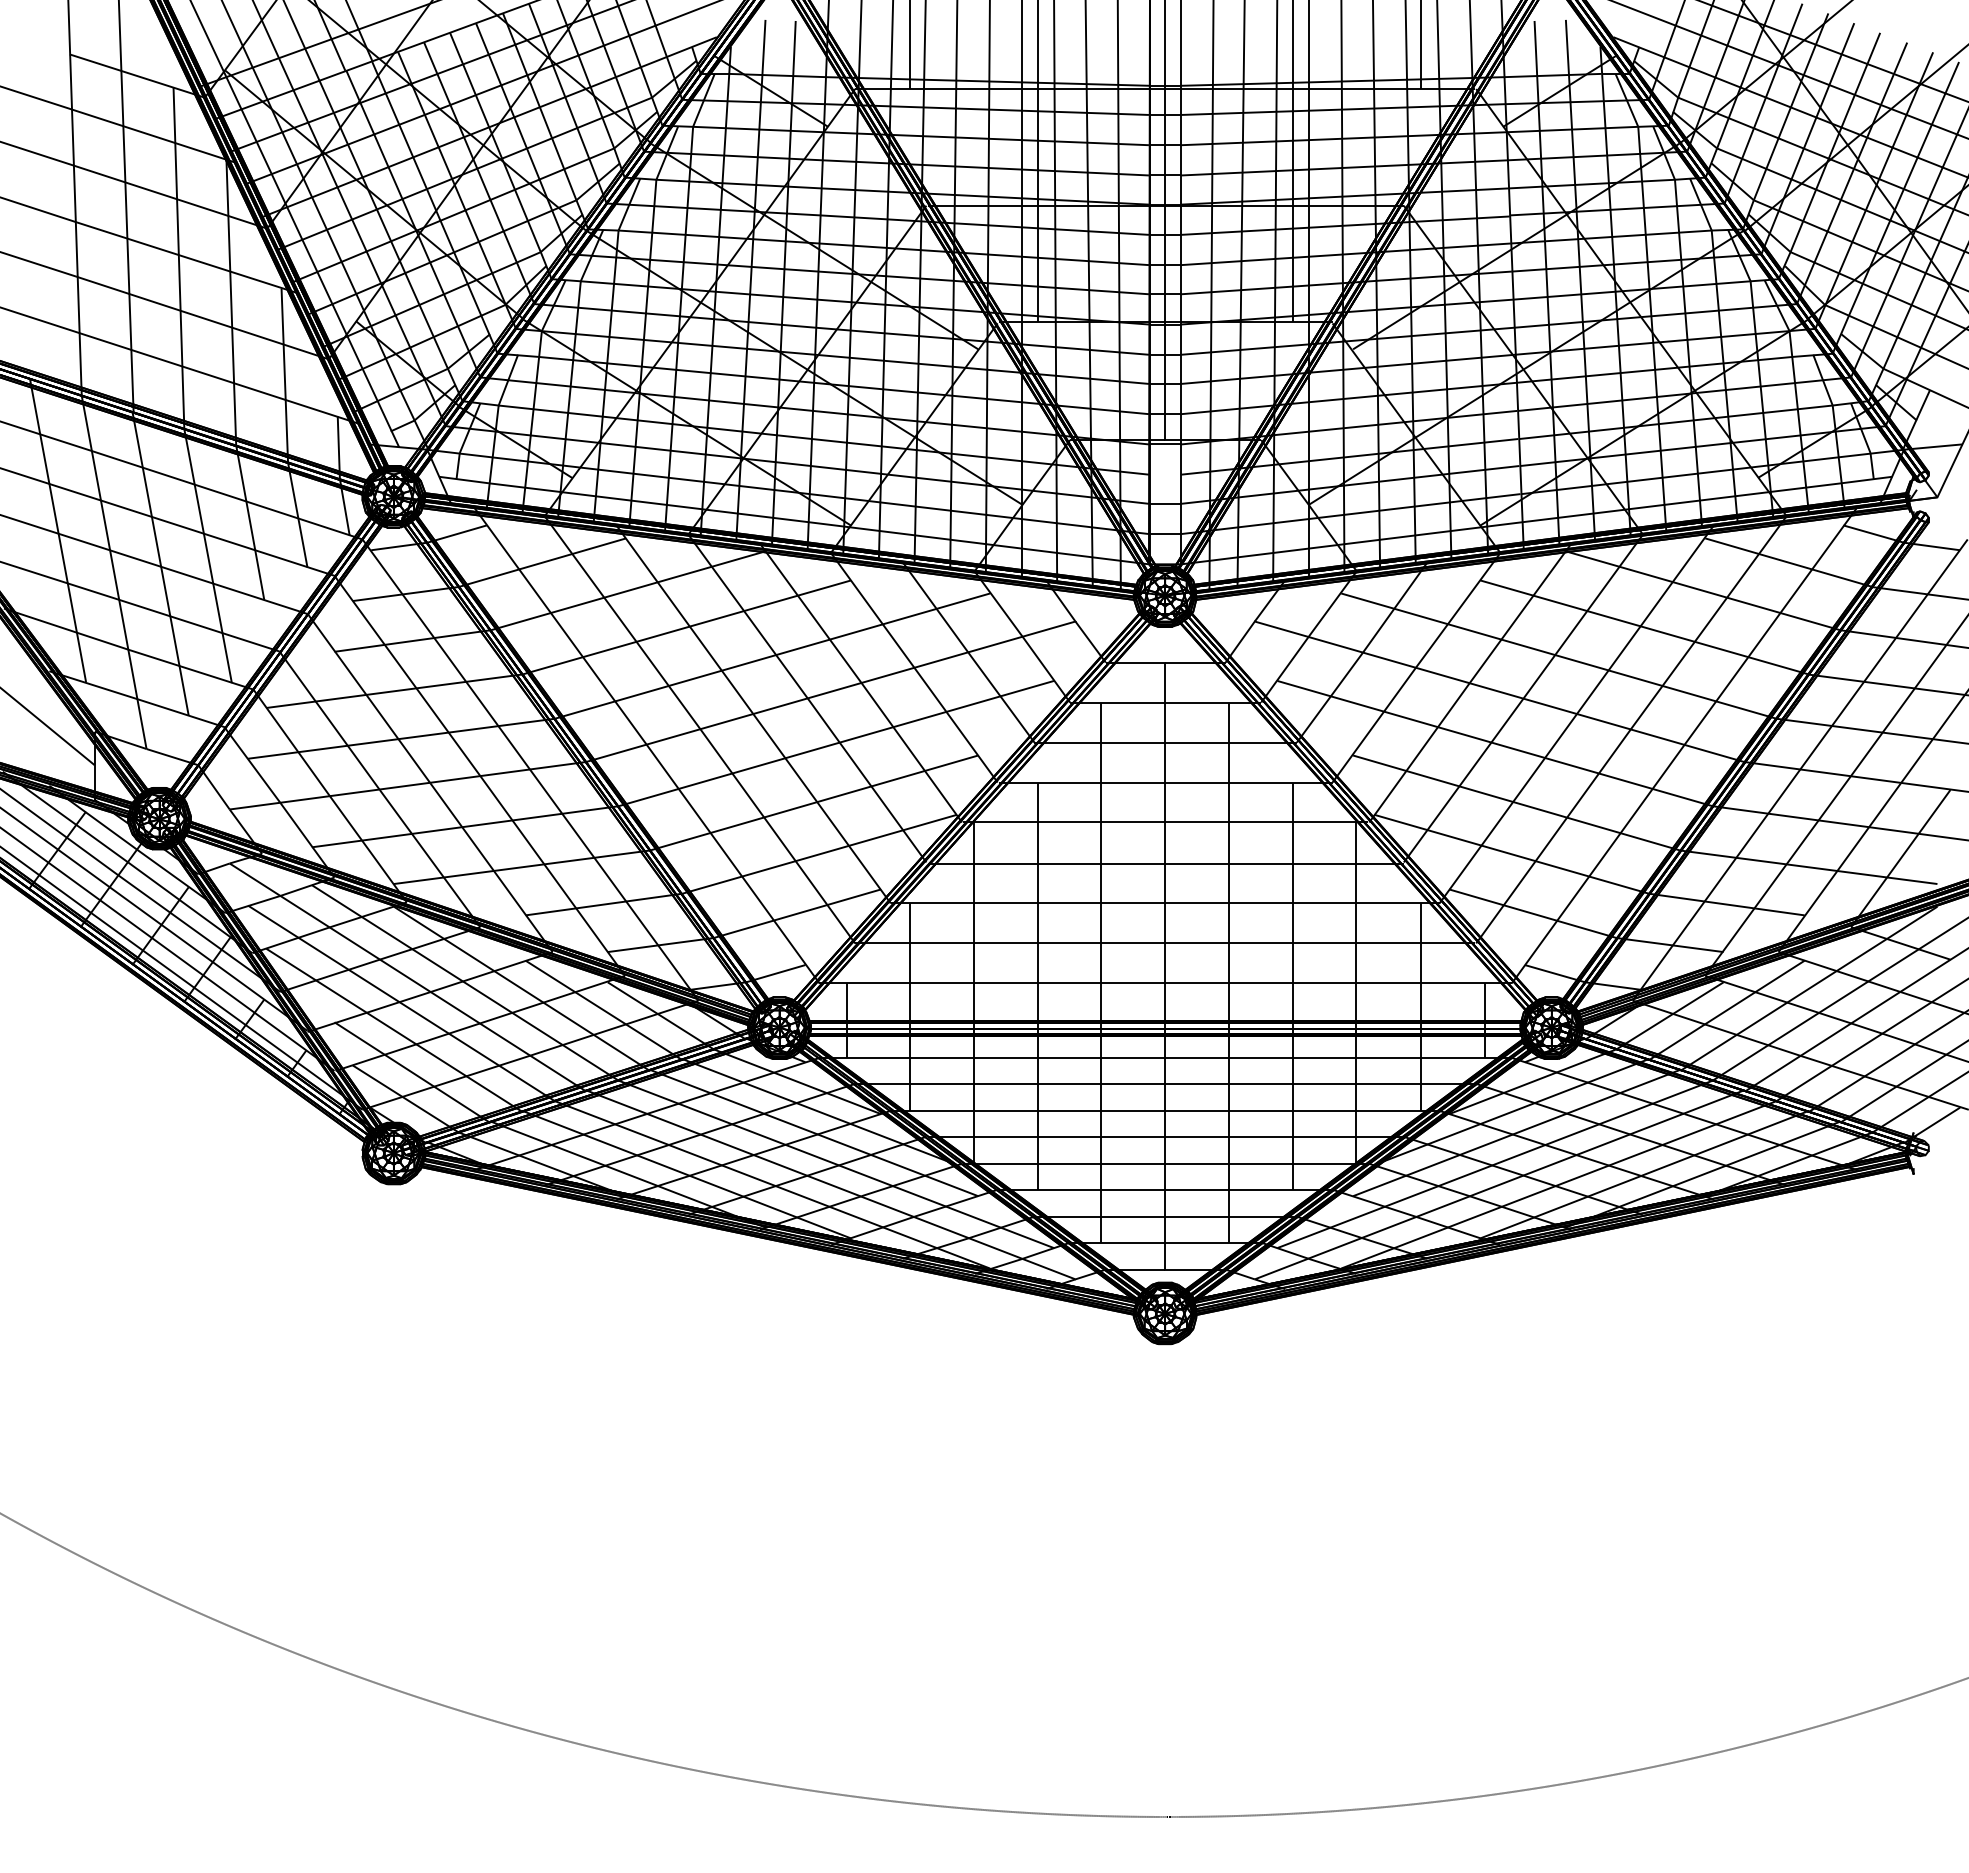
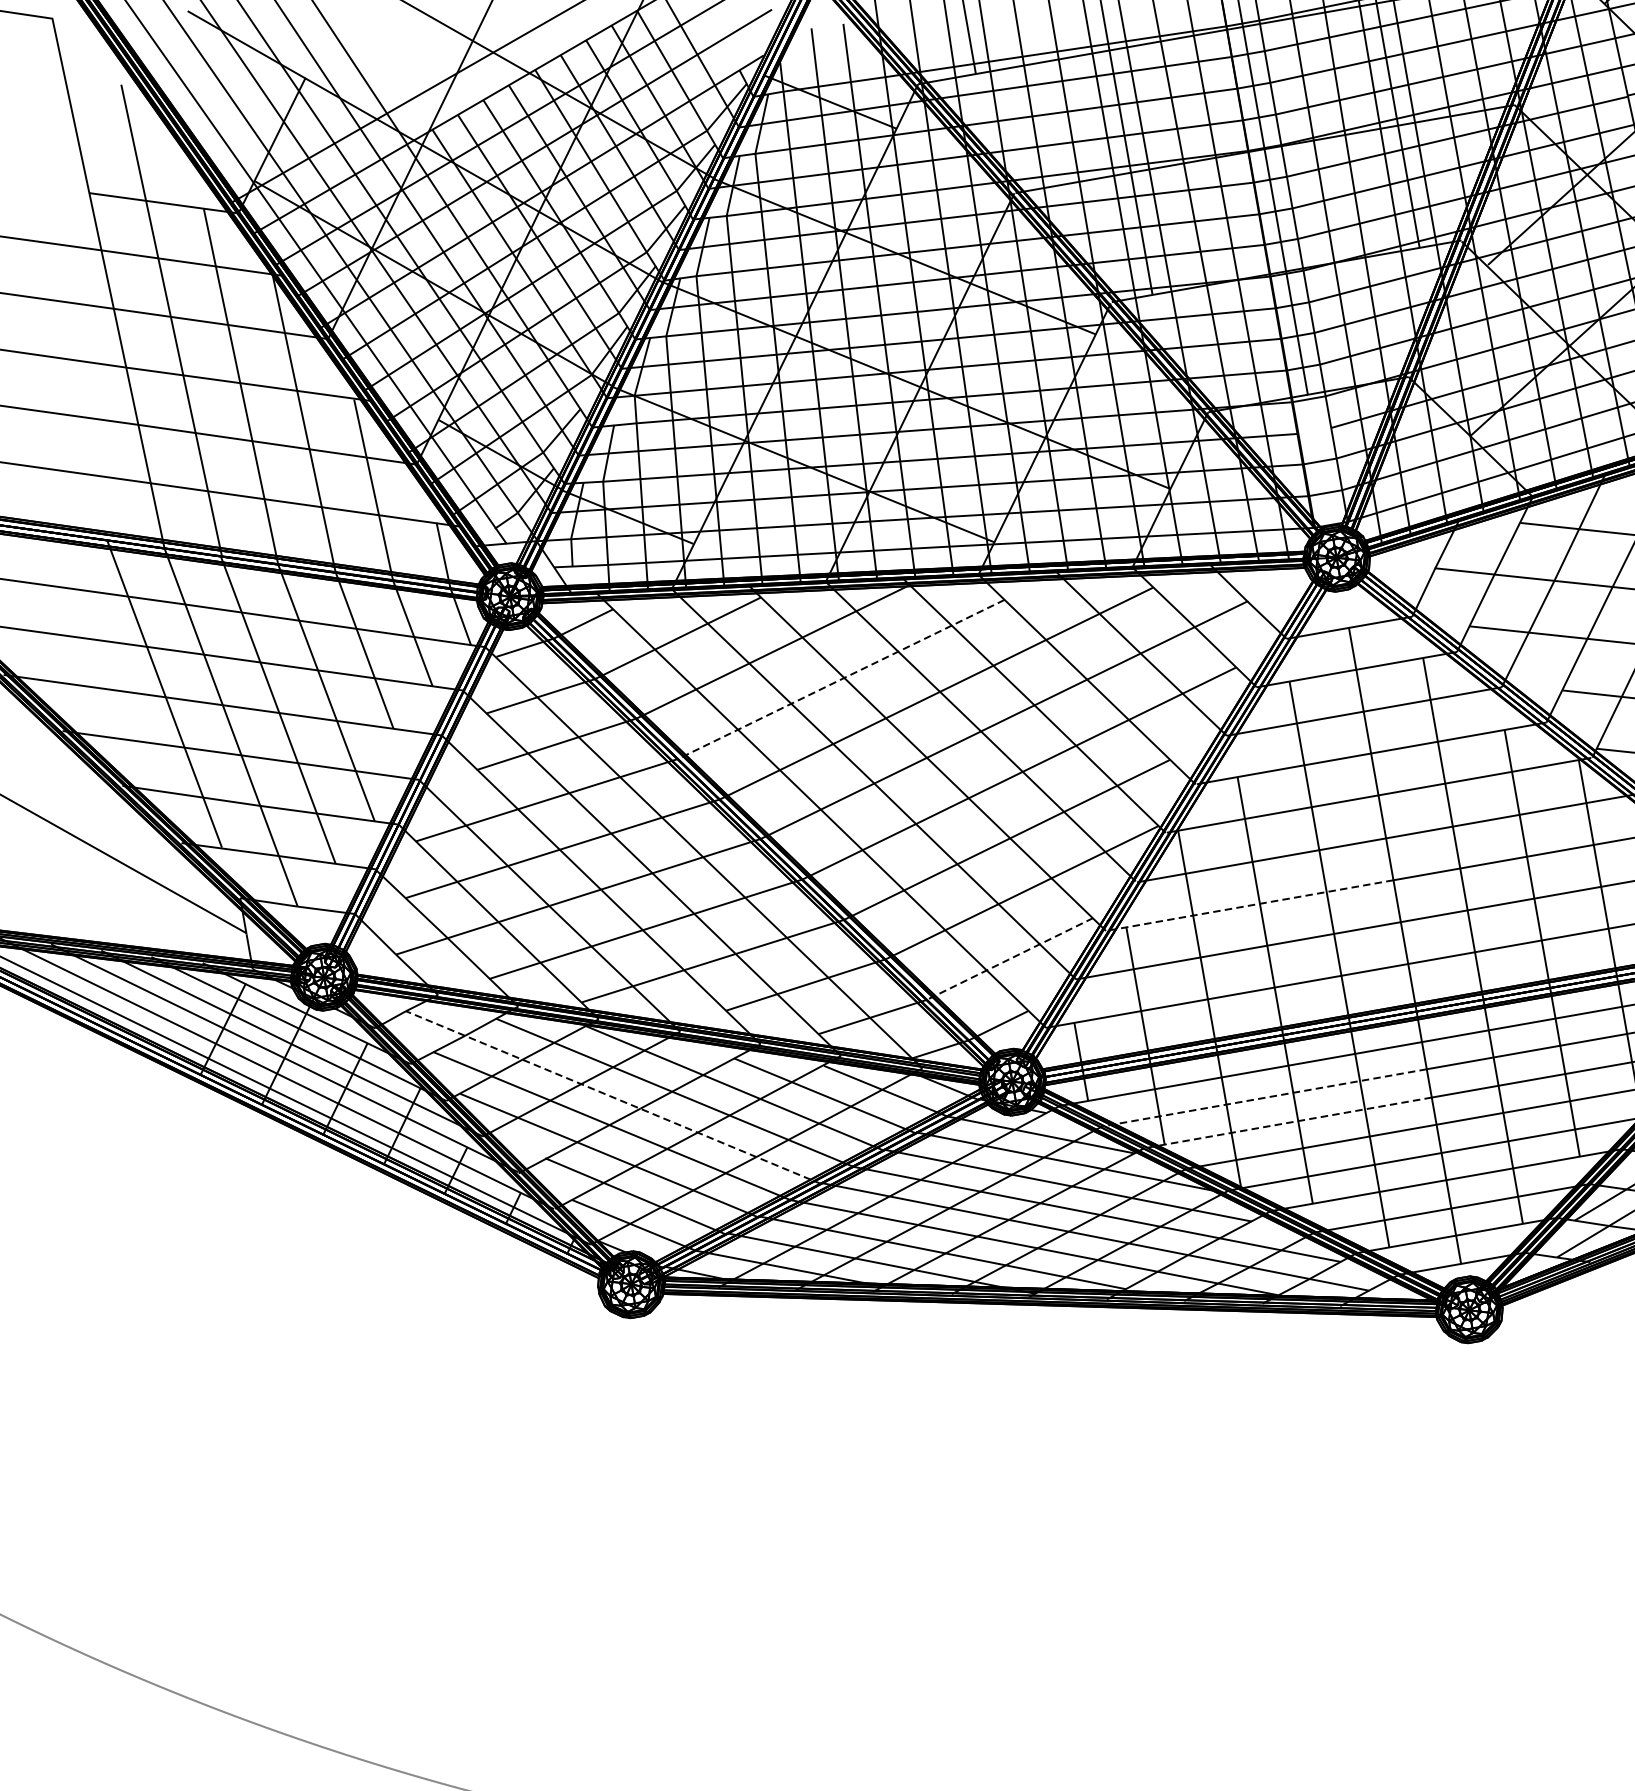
line: (686, 627) -> (840, 679), solid -> dashed
line: (1027, 903) -> (1249, 905), solid -> dashed
line: (796, 913) -> (1009, 958), solid -> dashed
line: (407, 977) -> (613, 1097), solid -> dashed
line: (1009, 1083) -> (1263, 1097), solid -> dashed
line: (1027, 1110) -> (1287, 1122), solid -> dashed

